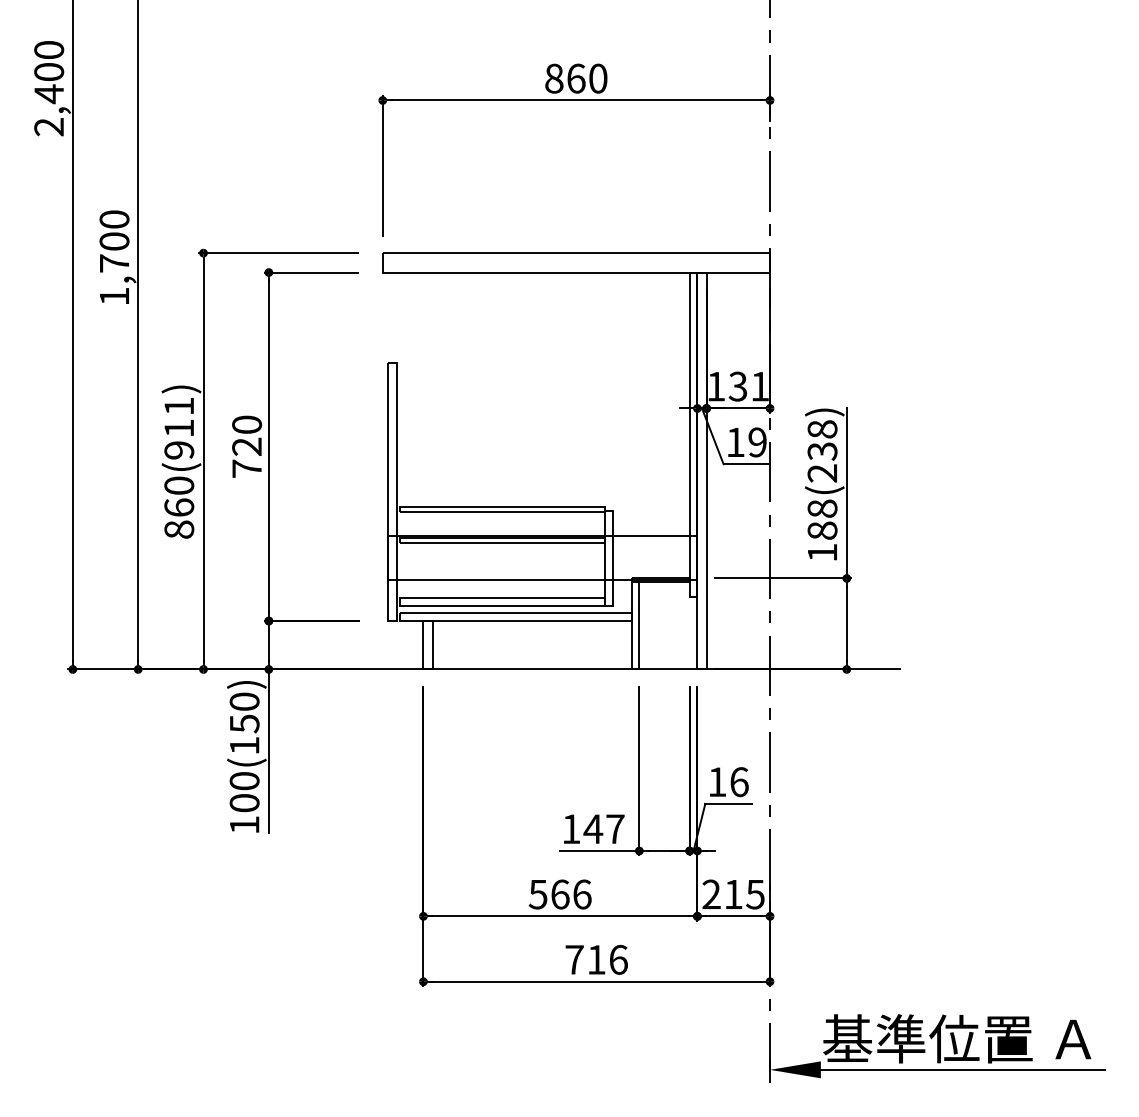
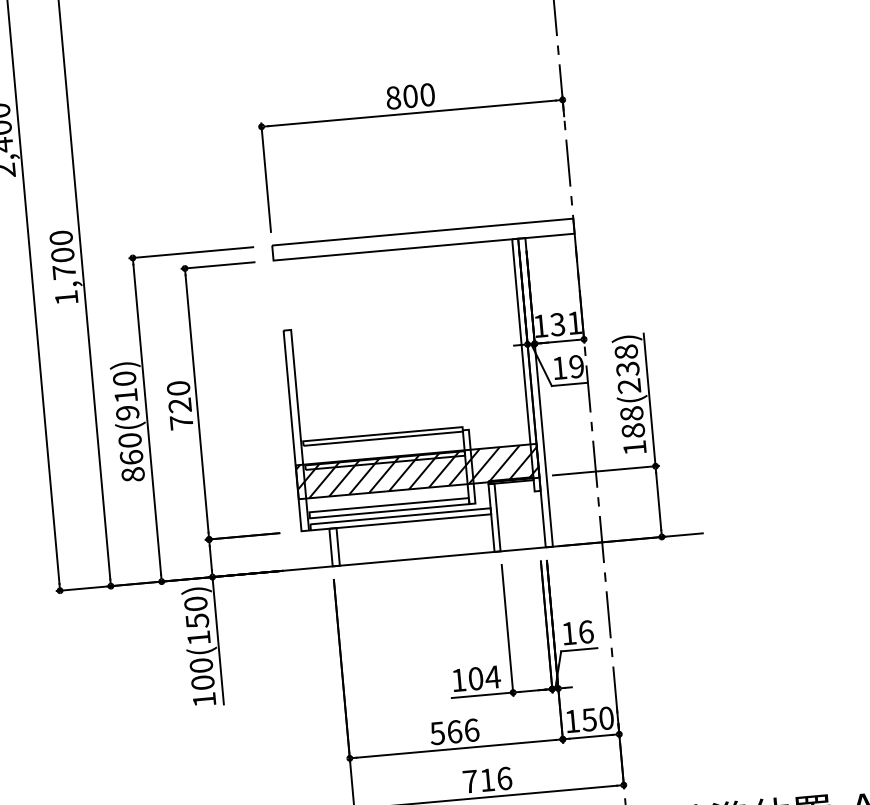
text: (576, 78) -> (410, 96), 860 -> 800
text: (179, 406) -> (124, 378), 860(911) -> 860(910)
hatch: (542, 557) -> (417, 471), added
text: (604, 829) -> (484, 678), 147 -> 104
text: (733, 894) -> (589, 719), 215 -> 150

